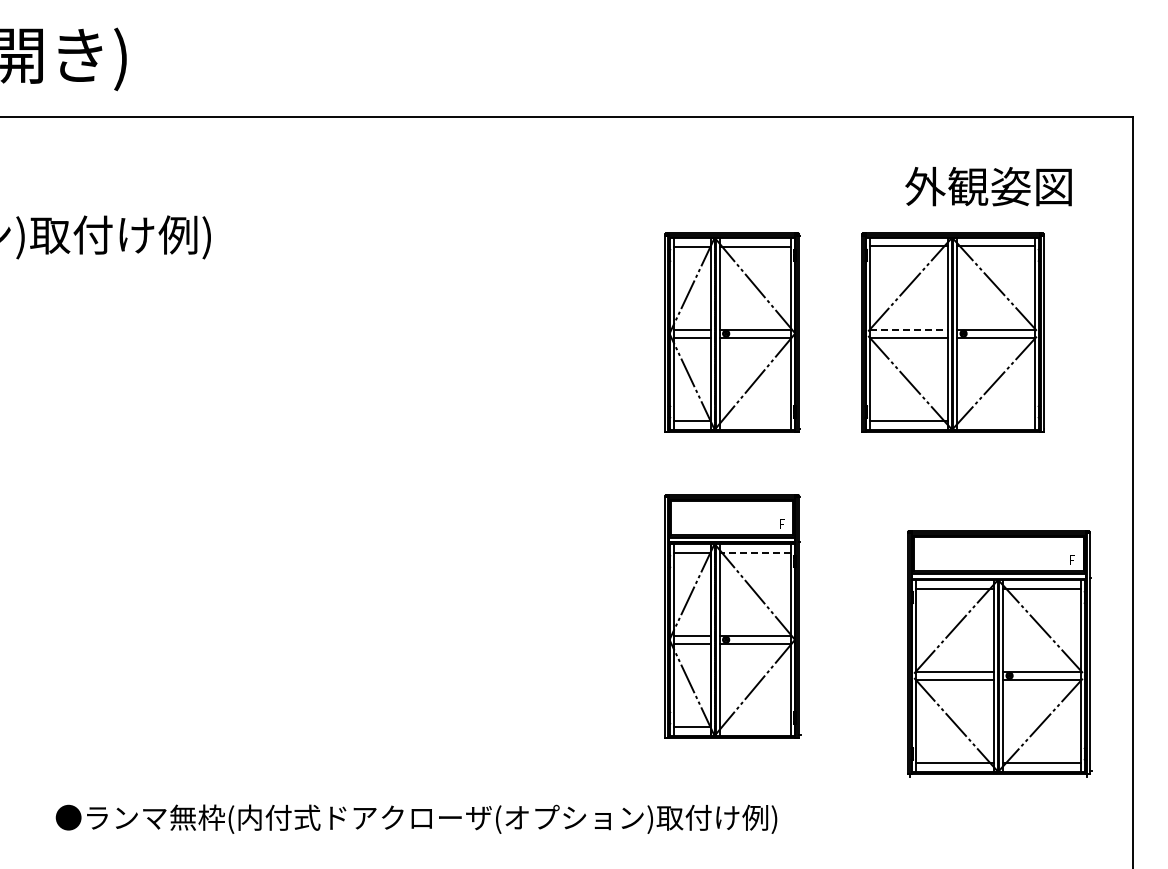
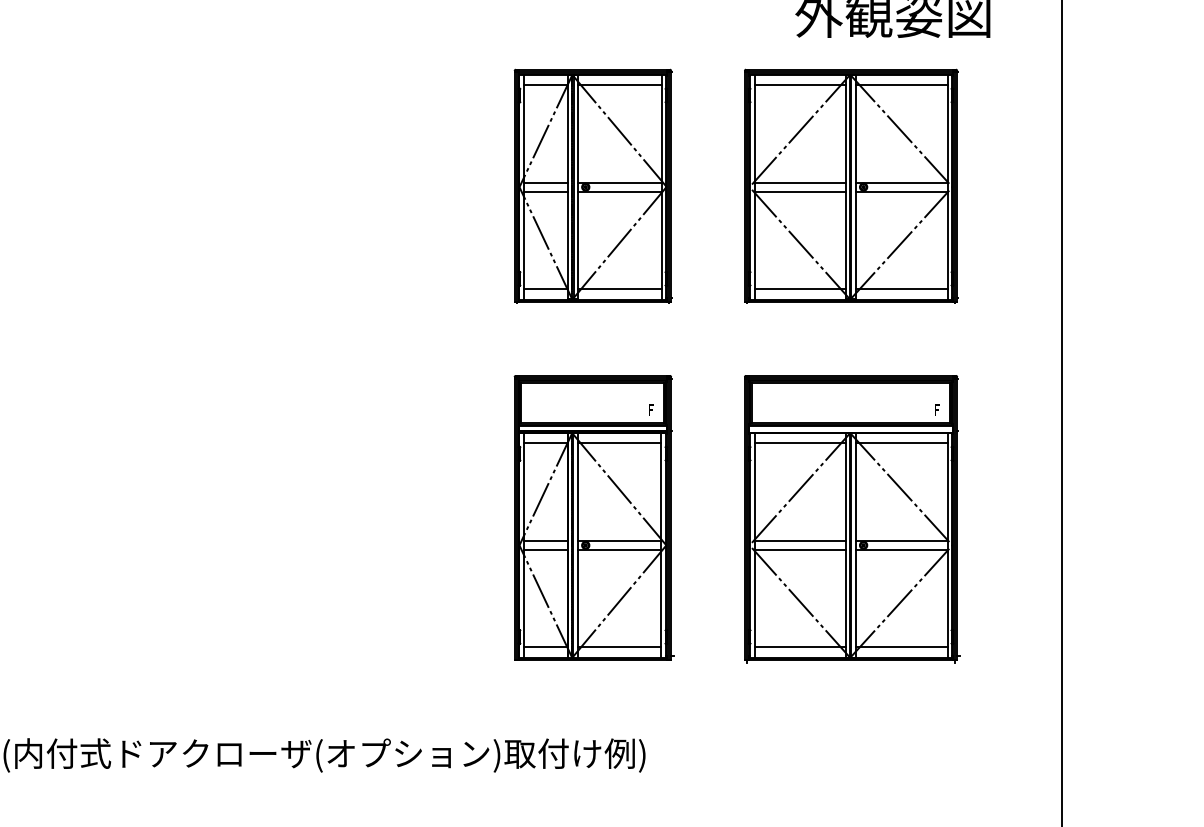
line: (909, 329) -> (800, 182), dashed -> solid
line: (754, 420) -> (618, 288), added
line: (996, 420) -> (902, 288), added
line: (755, 552) -> (620, 443), dashed -> solid
part: (999, 653) -> (851, 519), moved
line: (754, 727) -> (618, 648), added

